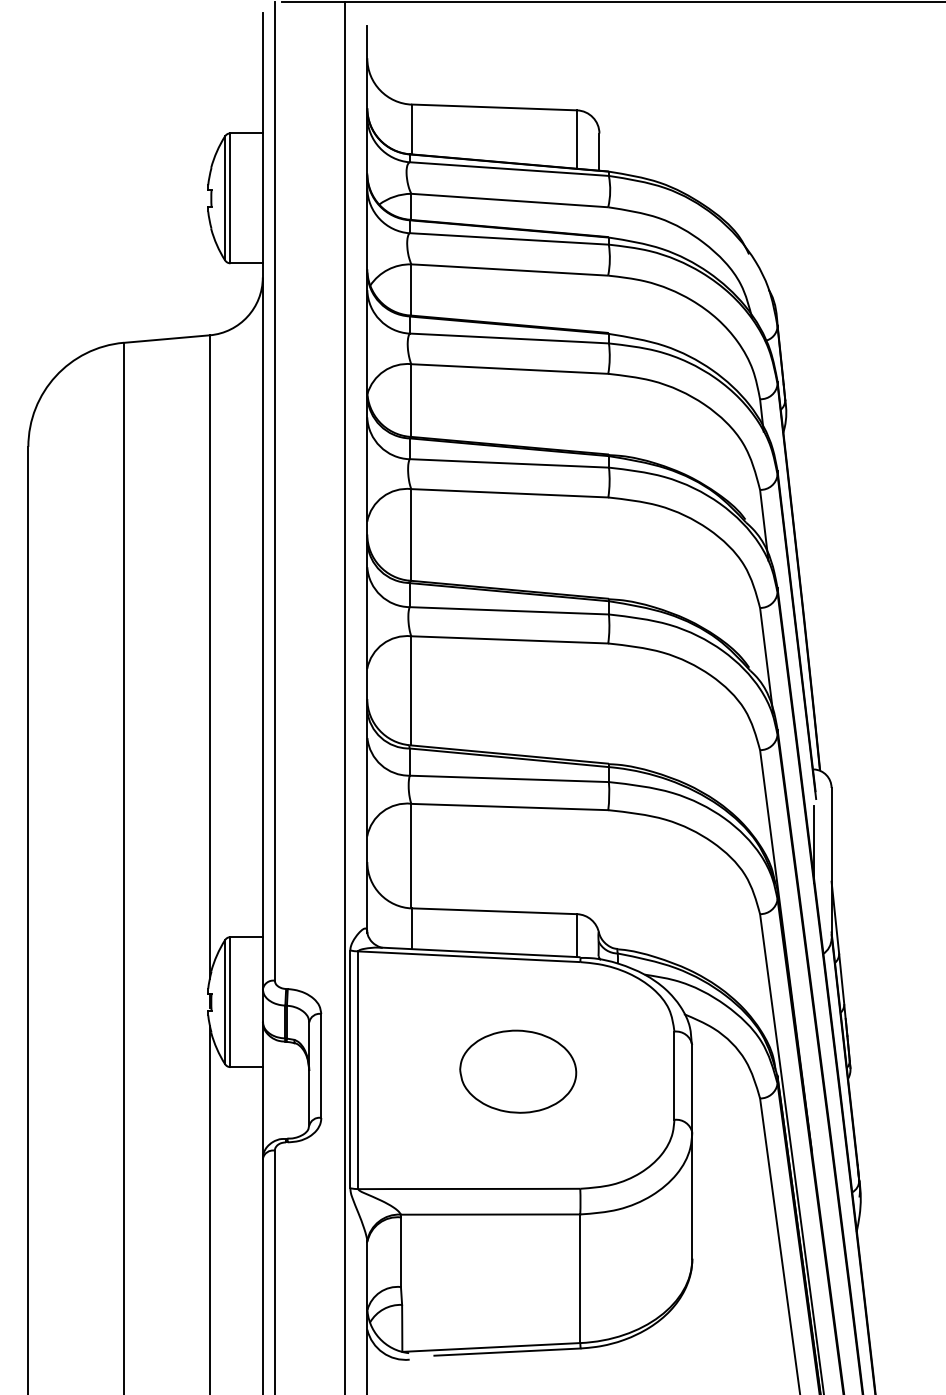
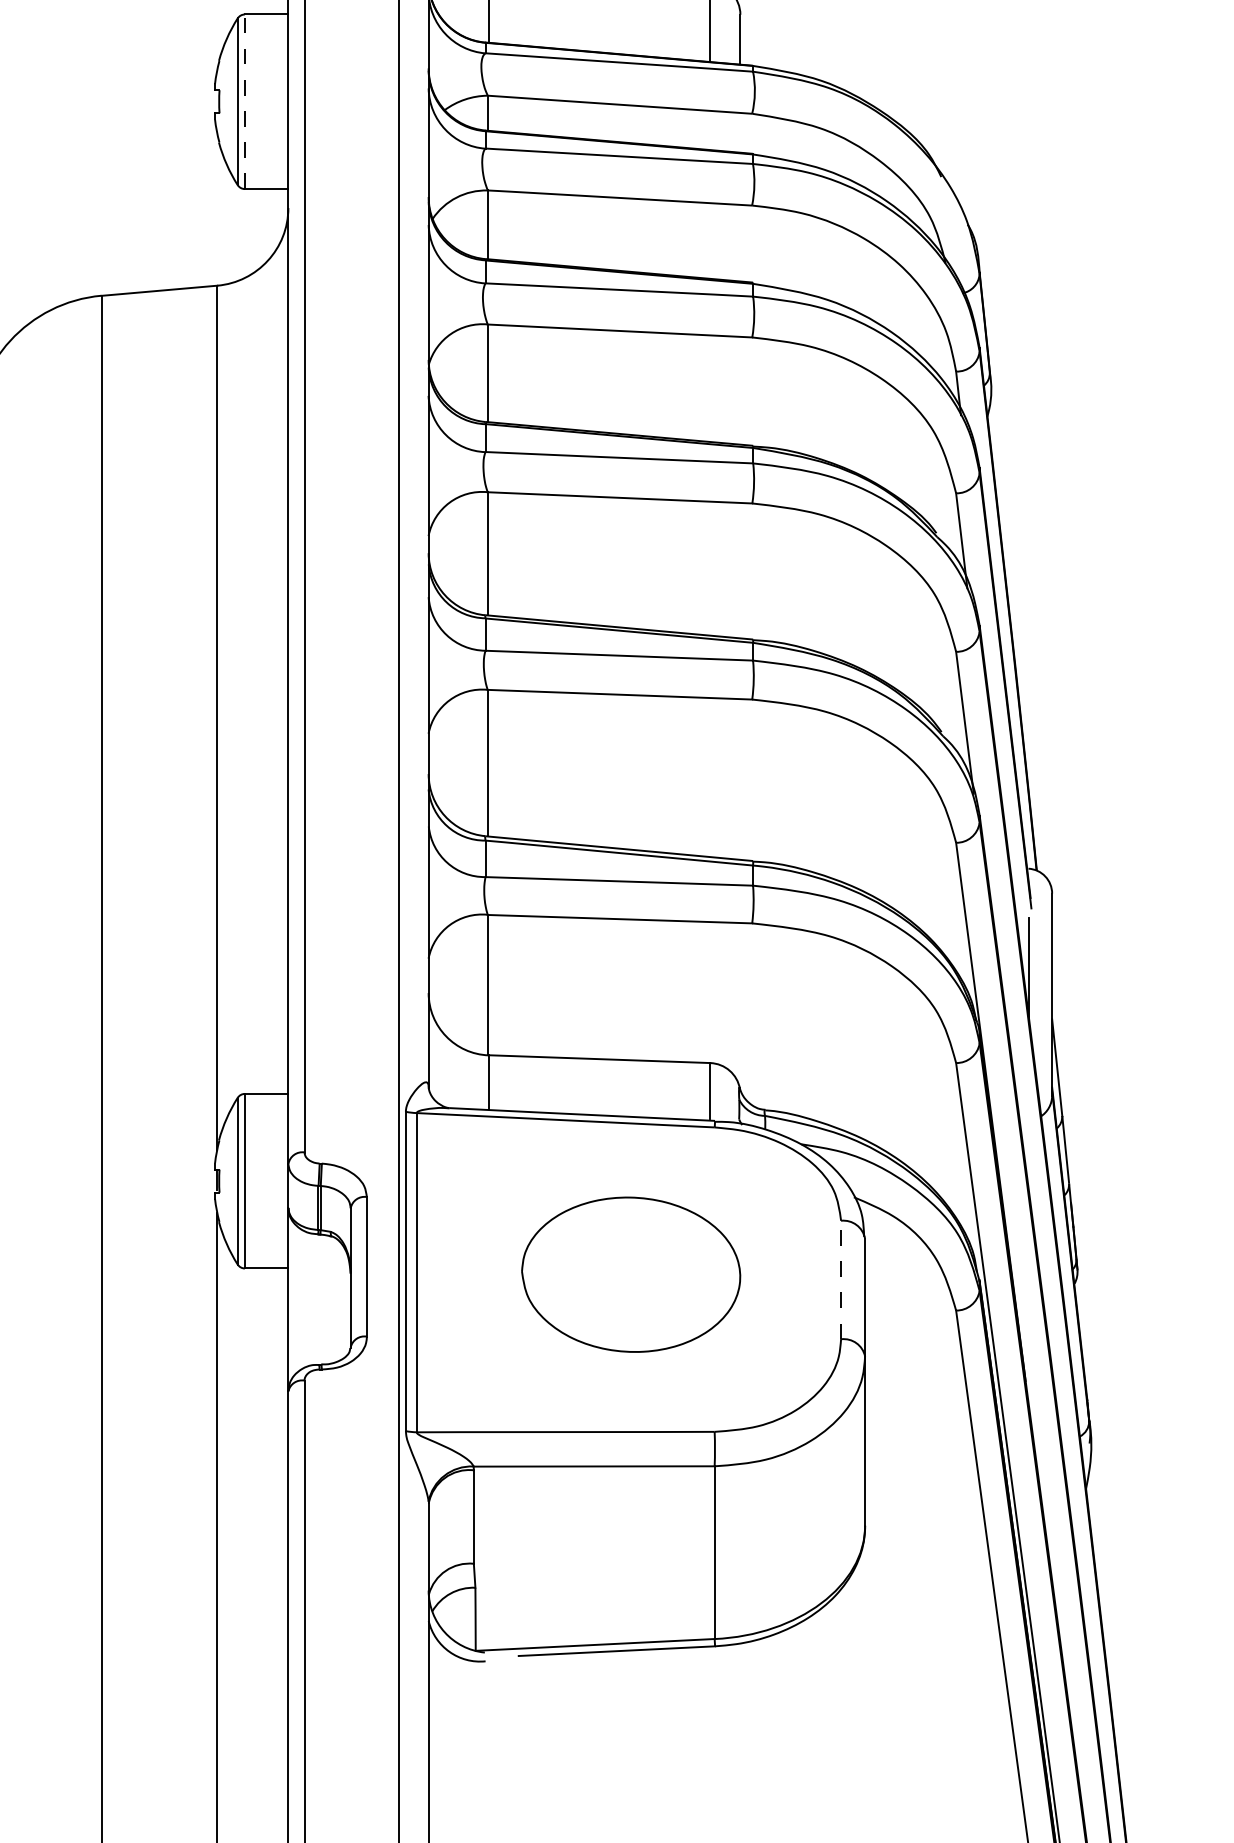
line: (230, 197) -> (244, 100), solid -> dashed
part: (518, 1071) -> (631, 1274), size x1.4
line: (674, 1075) -> (841, 1279), solid -> dashed

